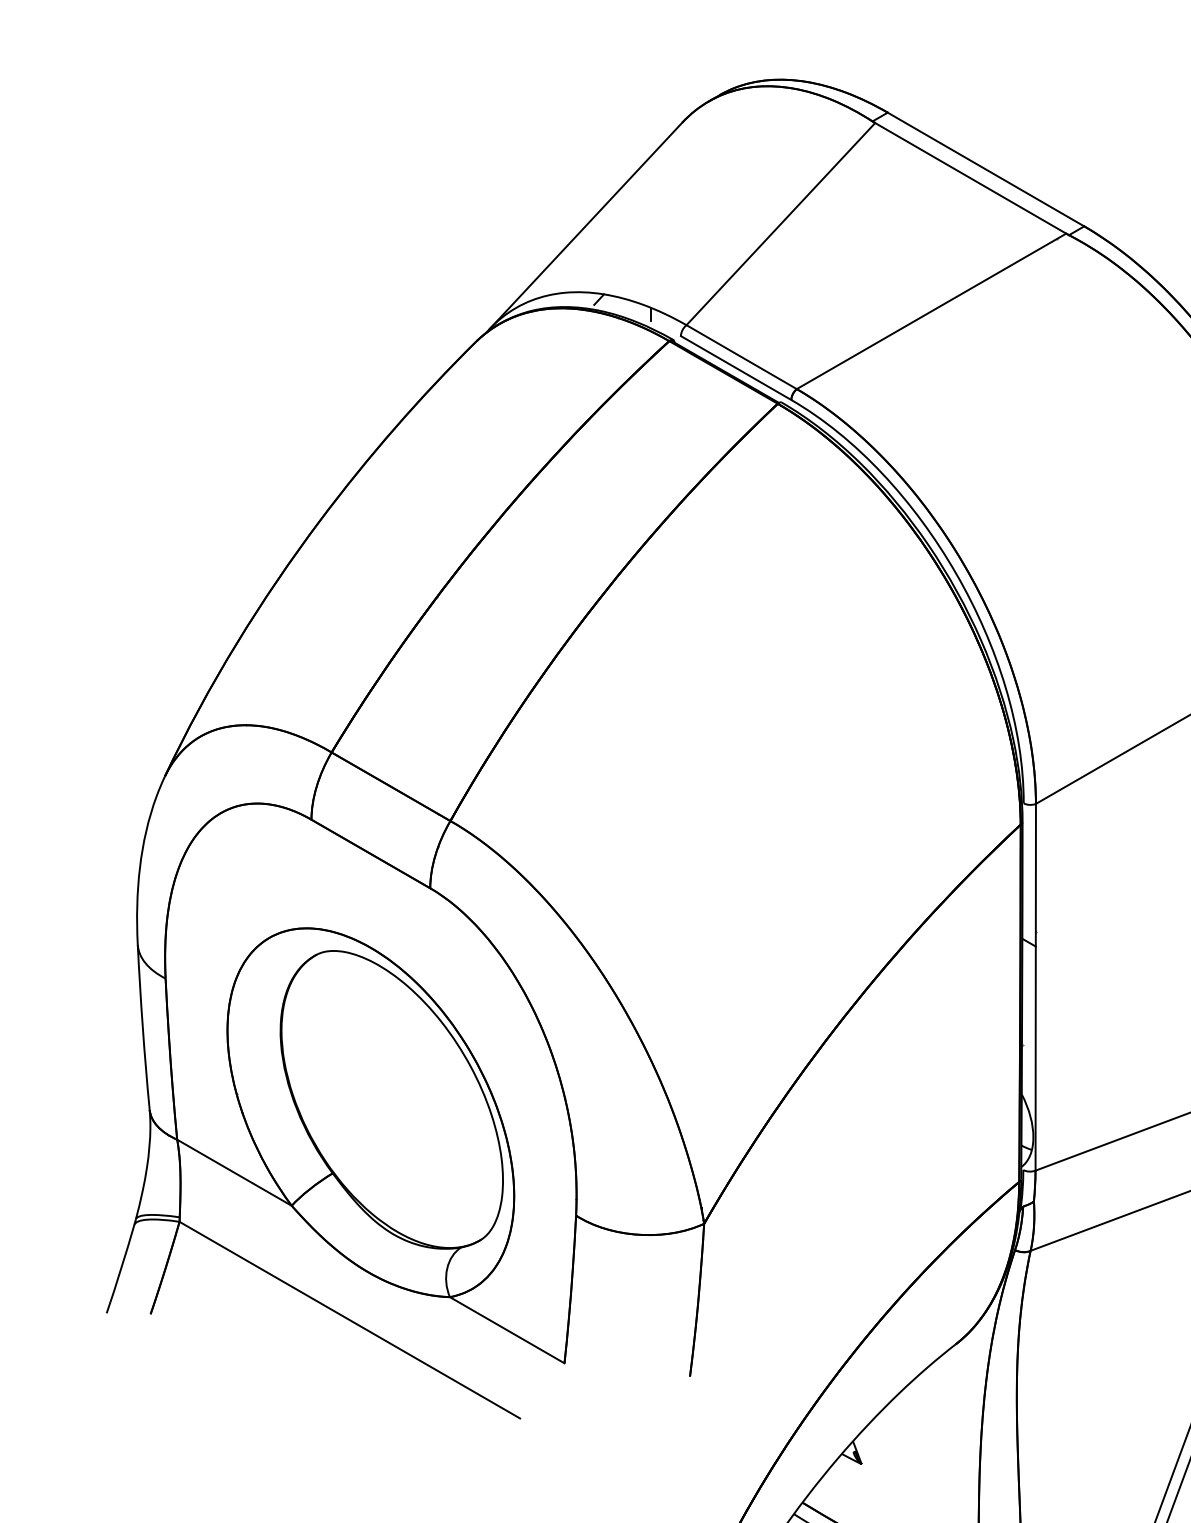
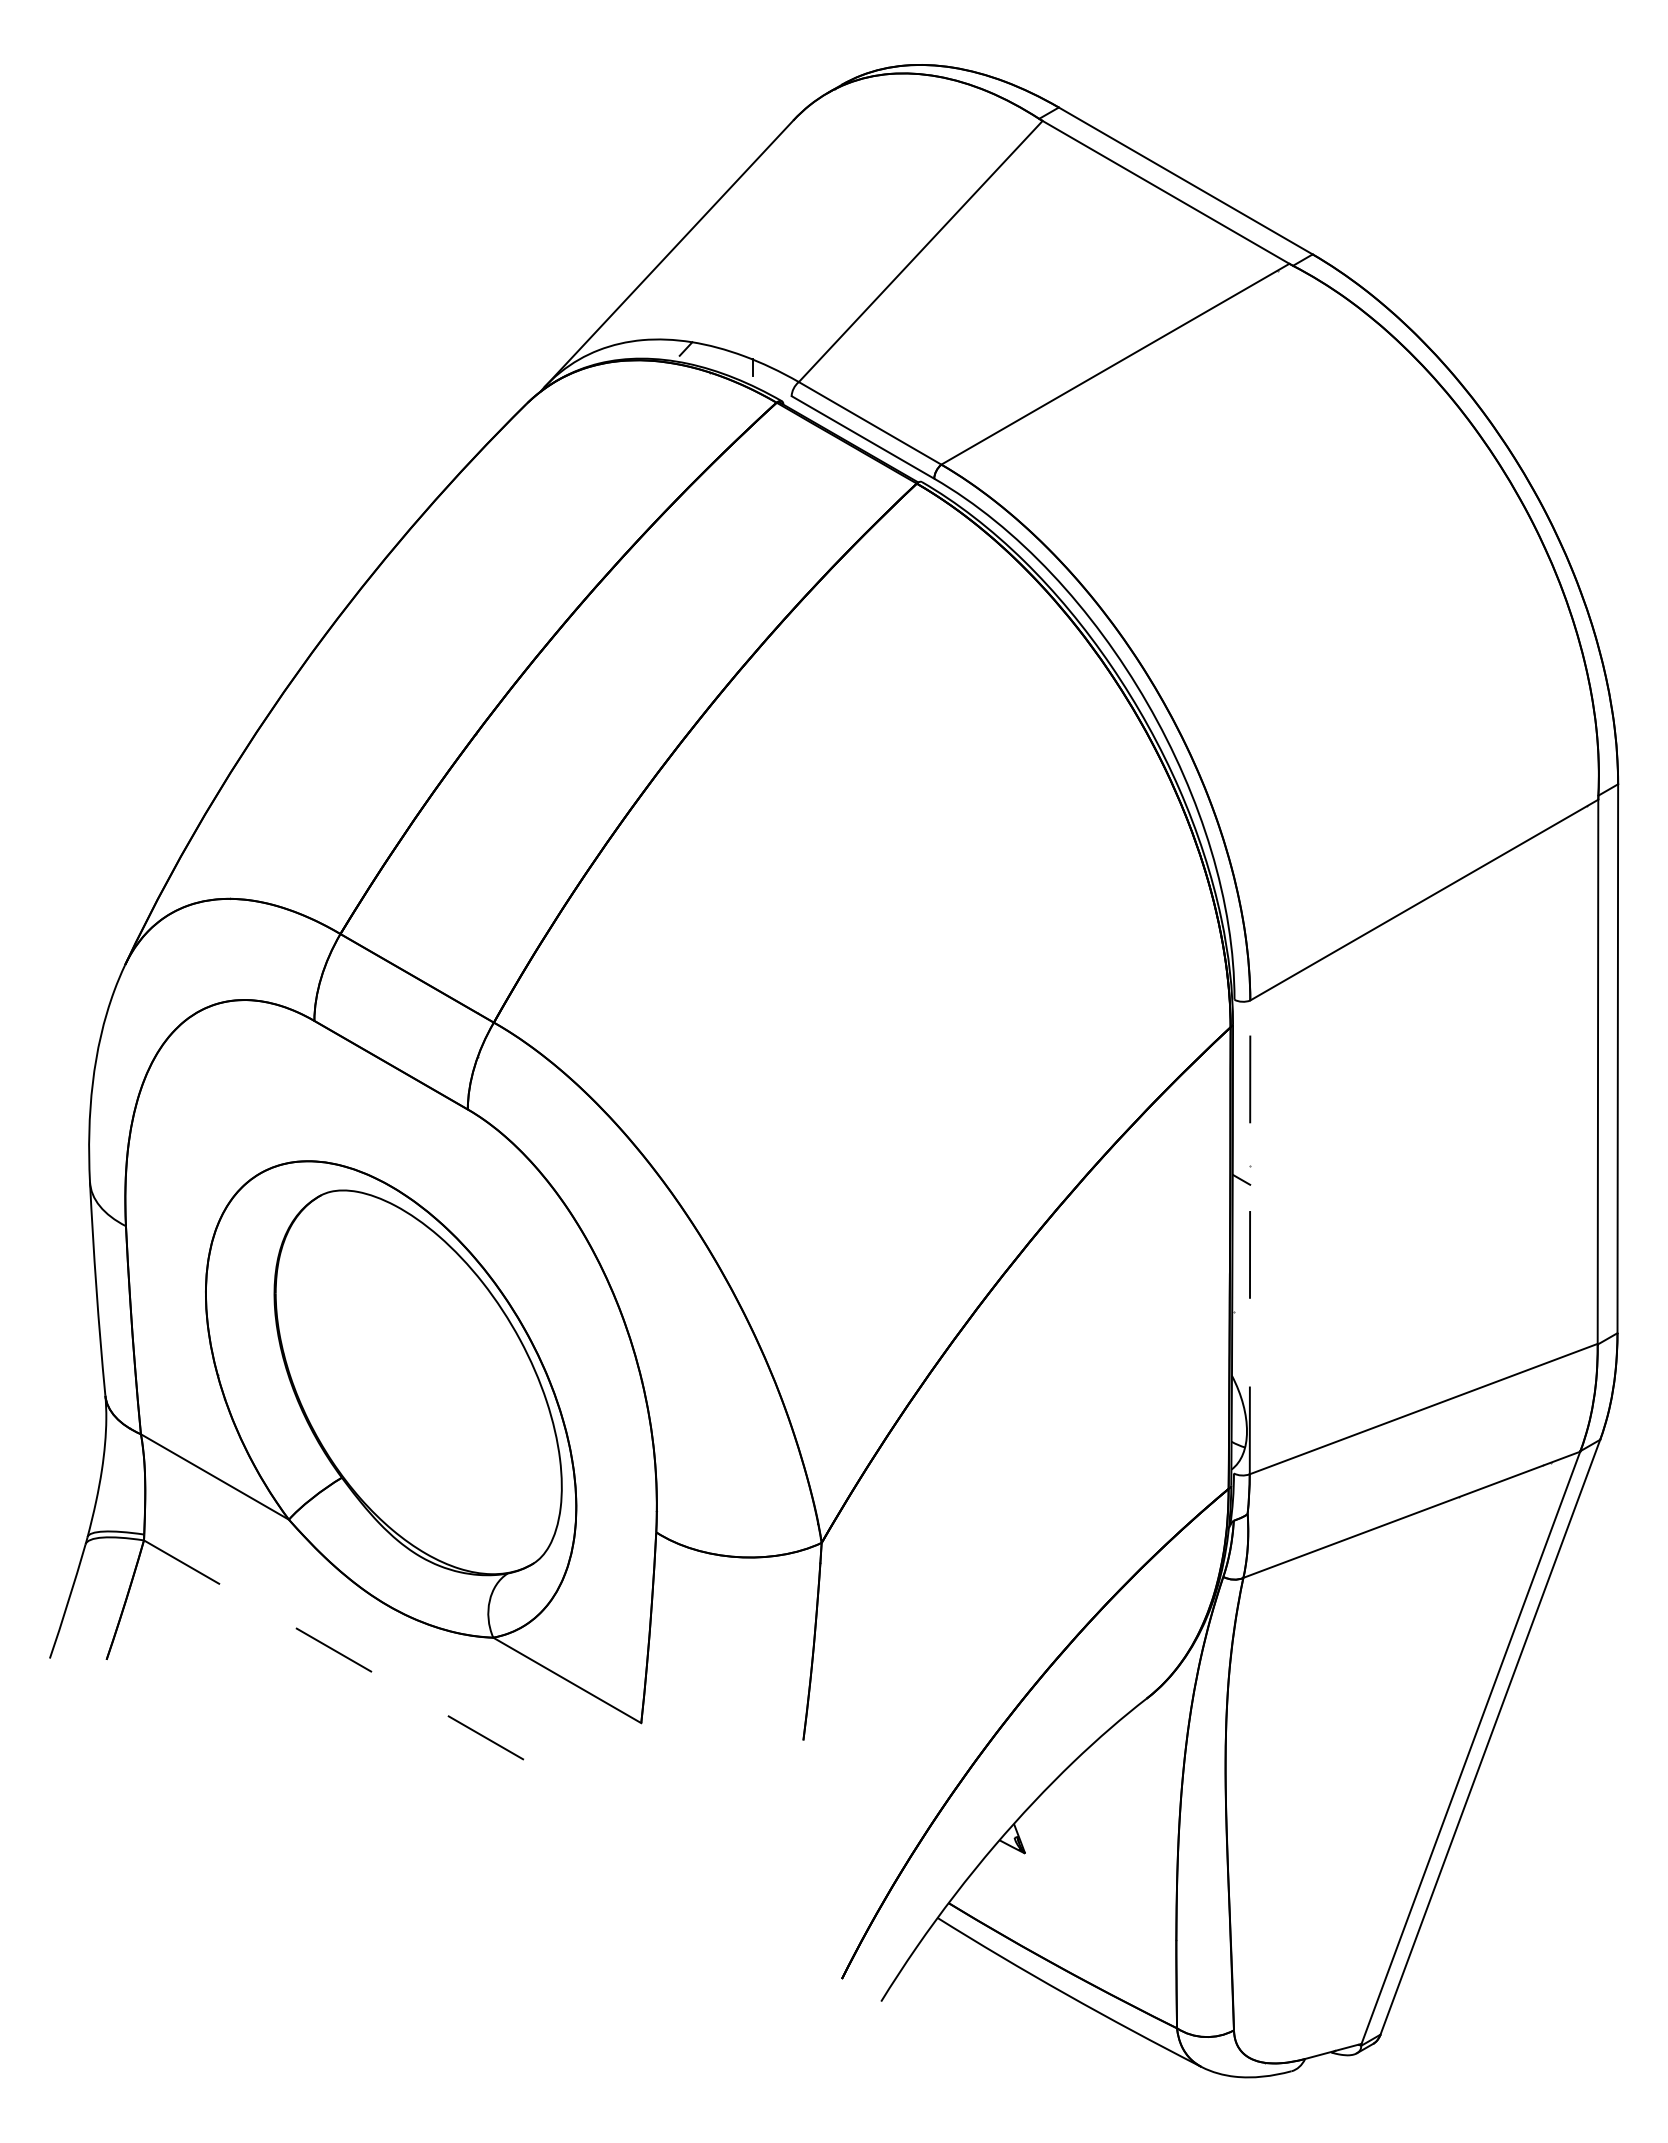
line: (1036, 987) -> (1250, 1237), solid -> dashed
line: (349, 1320) -> (363, 1667), solid -> dashed

